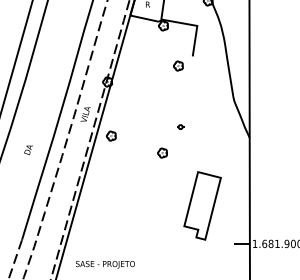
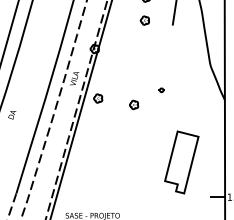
part: (178, 65) -> (145, 20), moved
text: (28, 150) -> (12, 115), moved
part: (162, 152) -> (134, 104), moved

